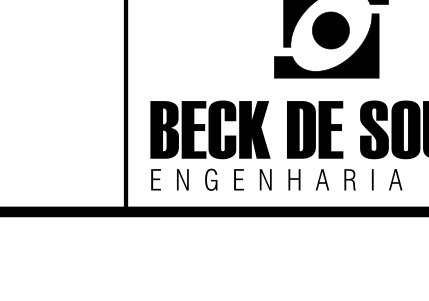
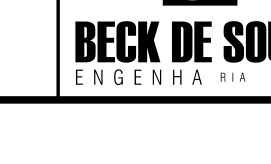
part: (373, 179) -> (233, 76), size x0.6

